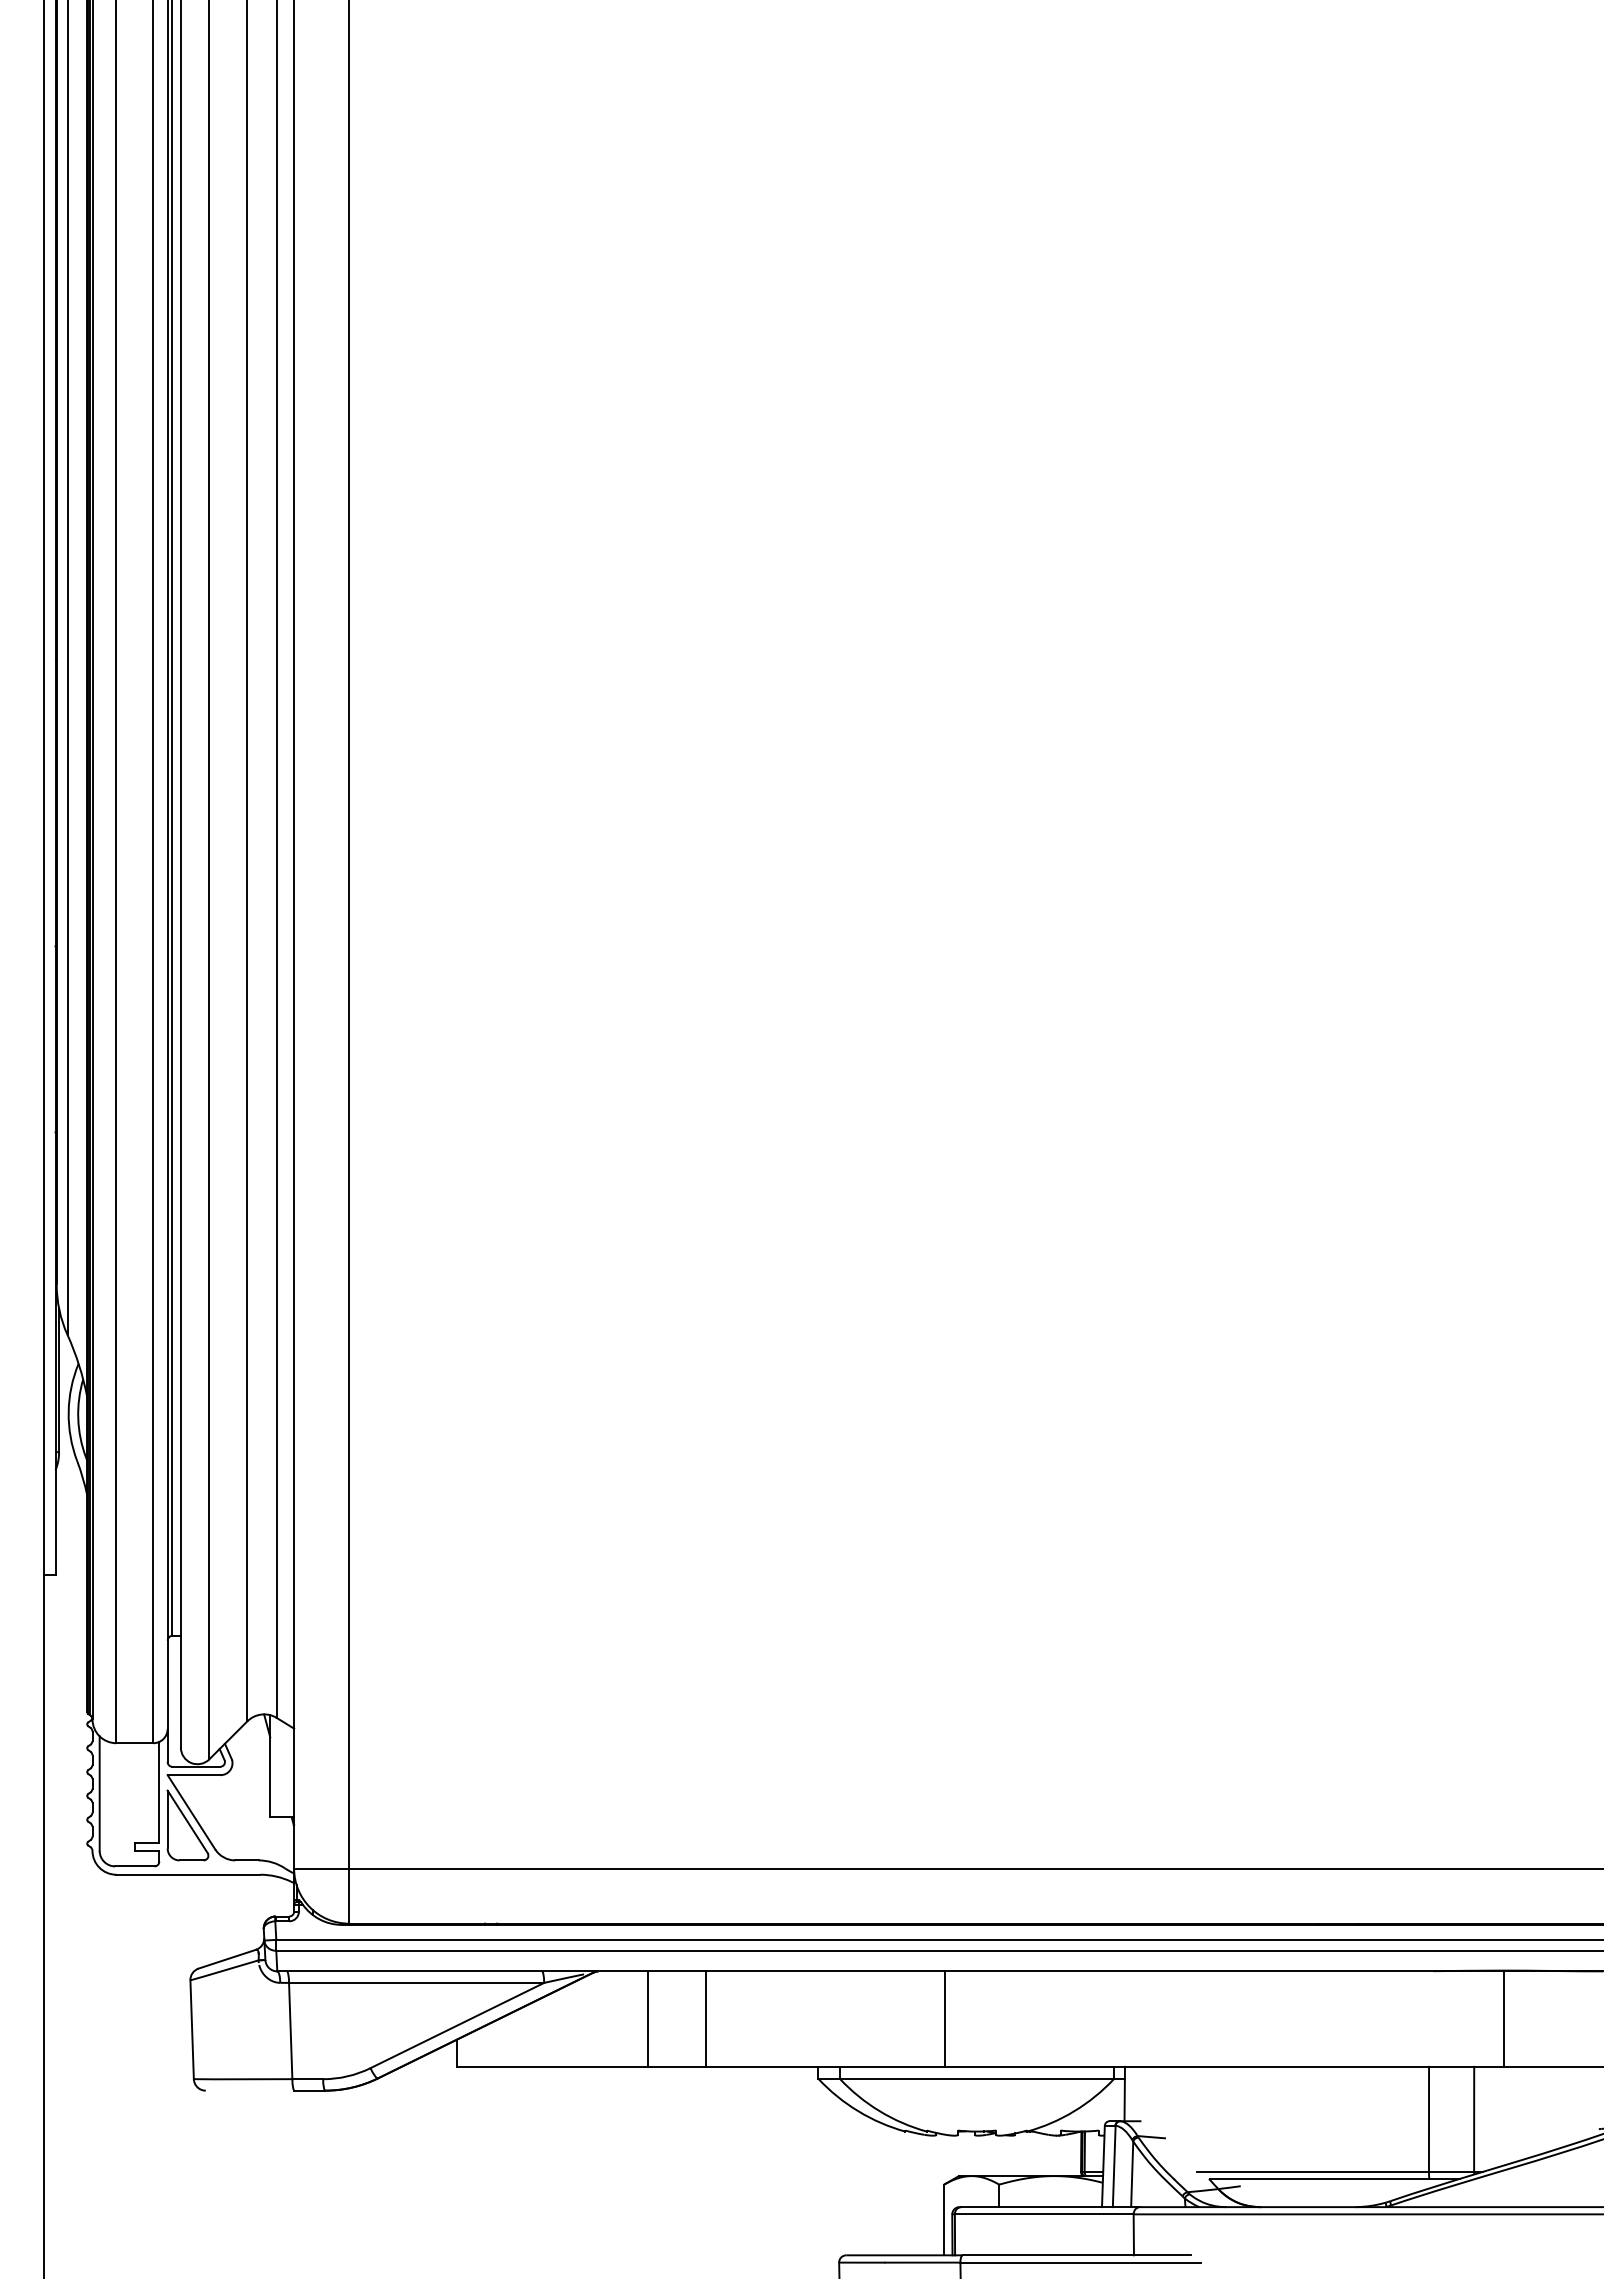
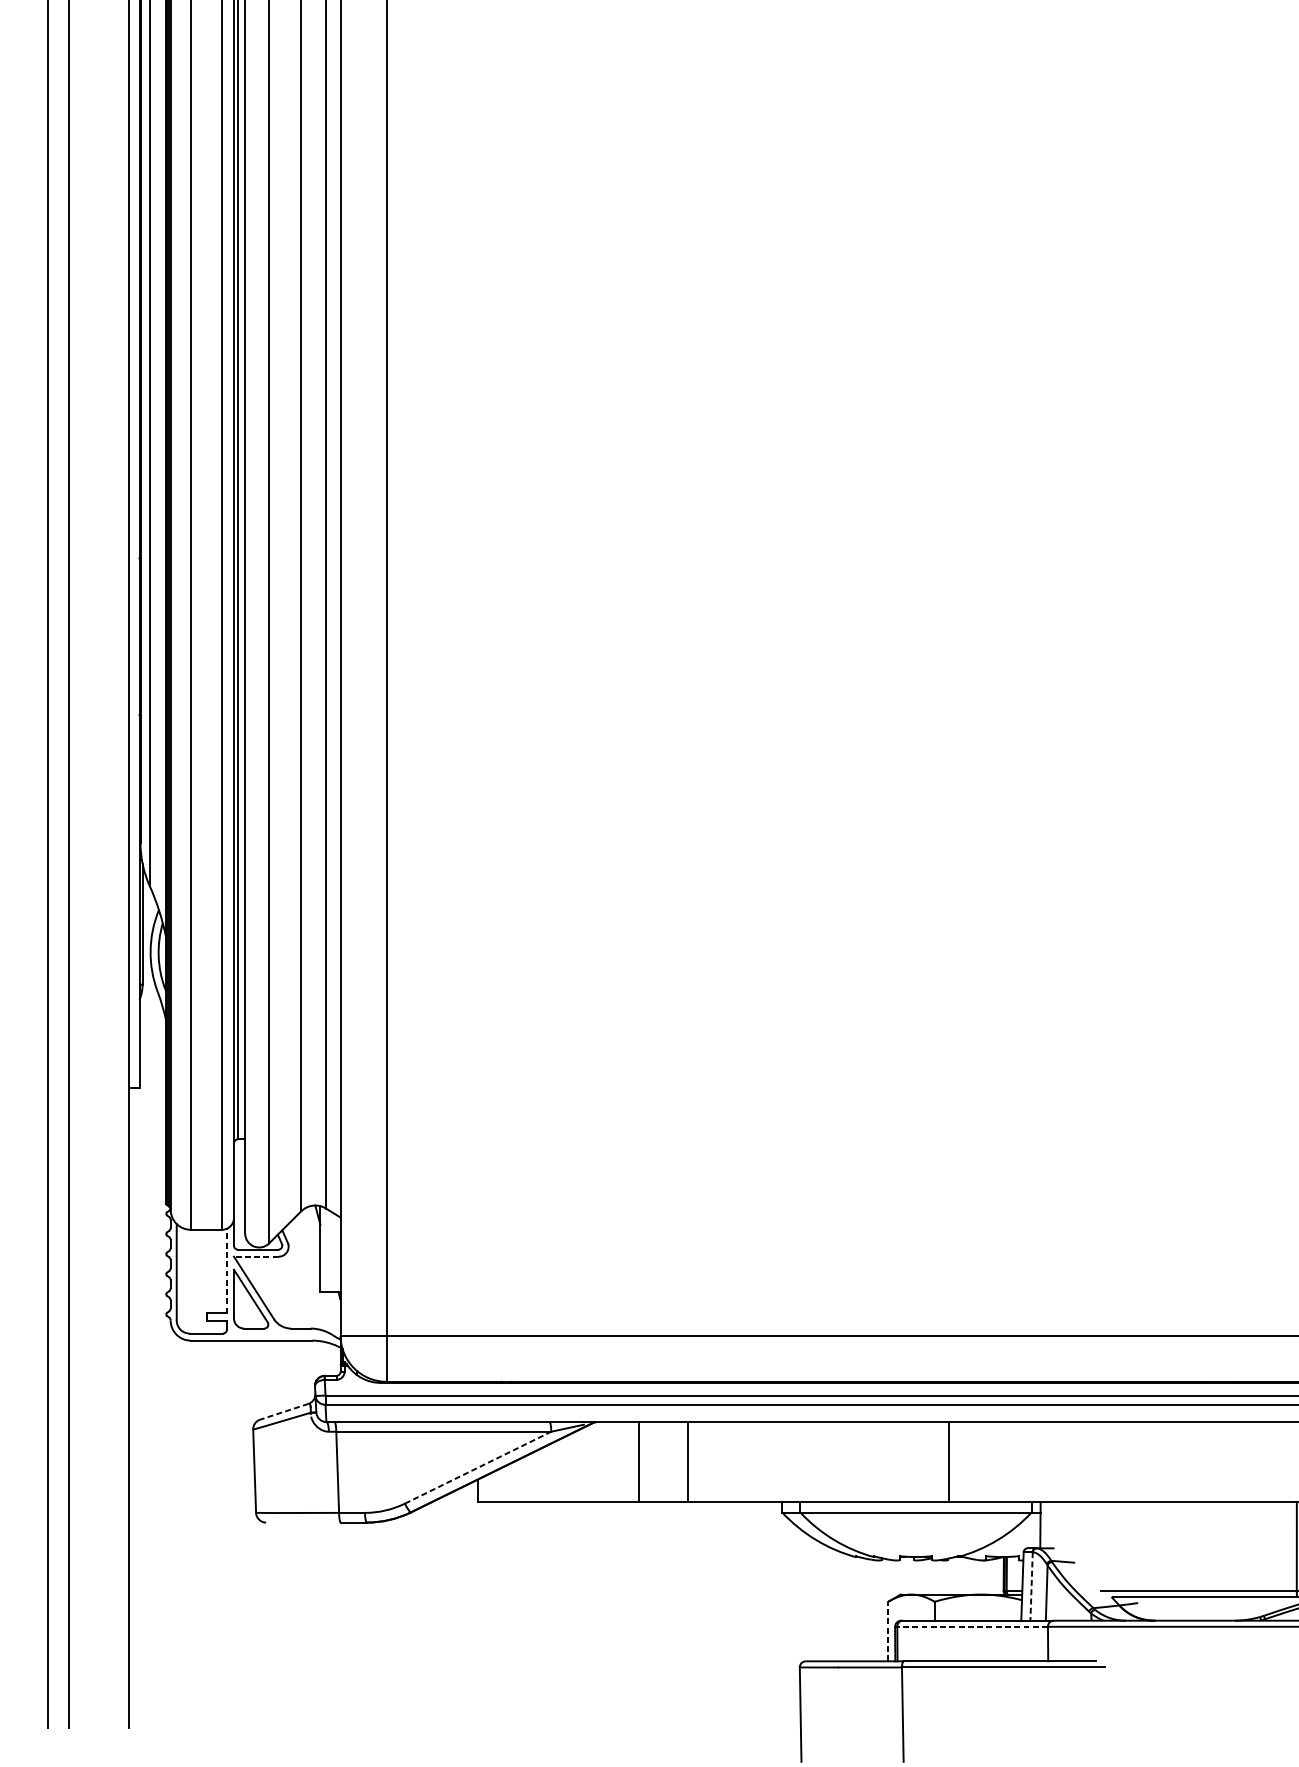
line: (193, 1775) -> (255, 1257), solid -> dashed
line: (159, 1791) -> (227, 1270), solid -> dashed
line: (226, 1959) -> (283, 1412), solid -> dashed
line: (944, 2018) -> (948, 1461), moved
line: (457, 2025) -> (478, 1467), solid -> dashed
line: (1114, 2166) -> (1031, 1586), solid -> dashed
line: (1043, 2214) -> (971, 1626), solid -> dashed
line: (944, 2219) -> (888, 1631), solid -> dashed

